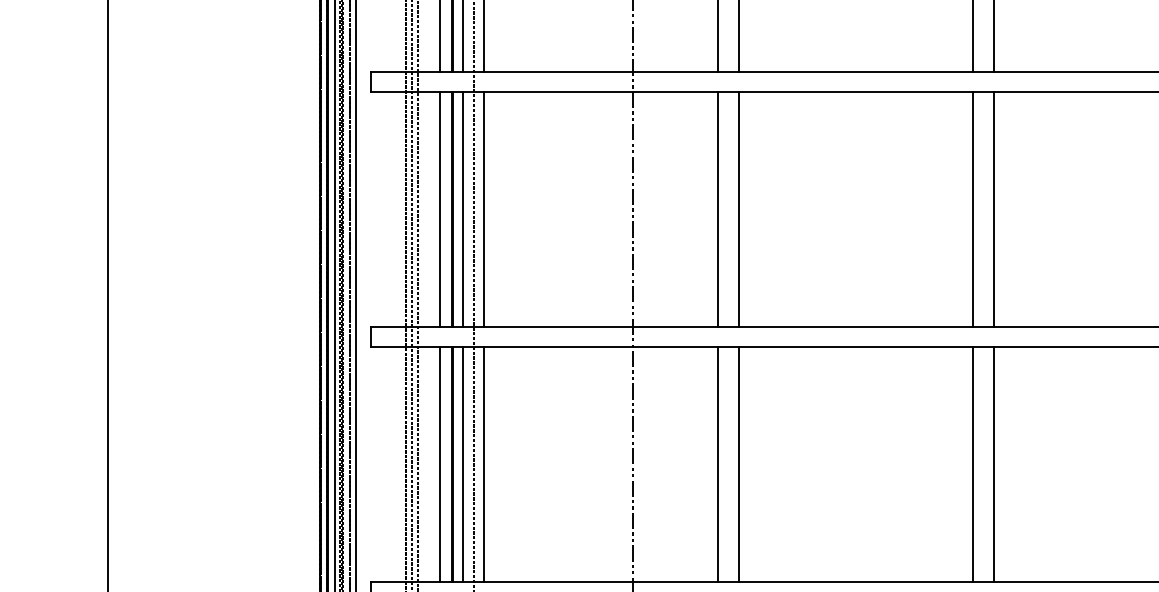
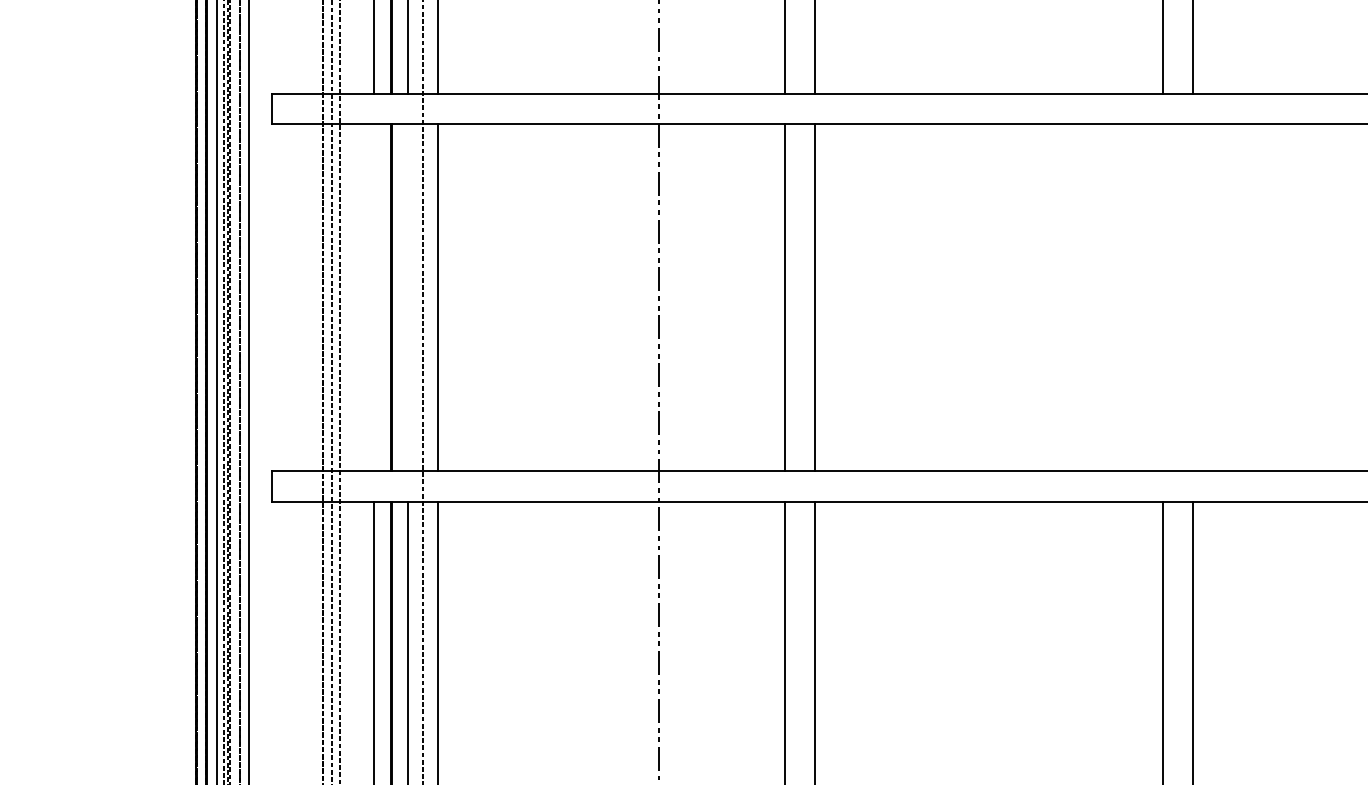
line: (440, 209) -> (373, 297), removed
line: (463, 209) -> (407, 297), removed
line: (973, 209) -> (1162, 297), removed
line: (993, 209) -> (1192, 297), removed

